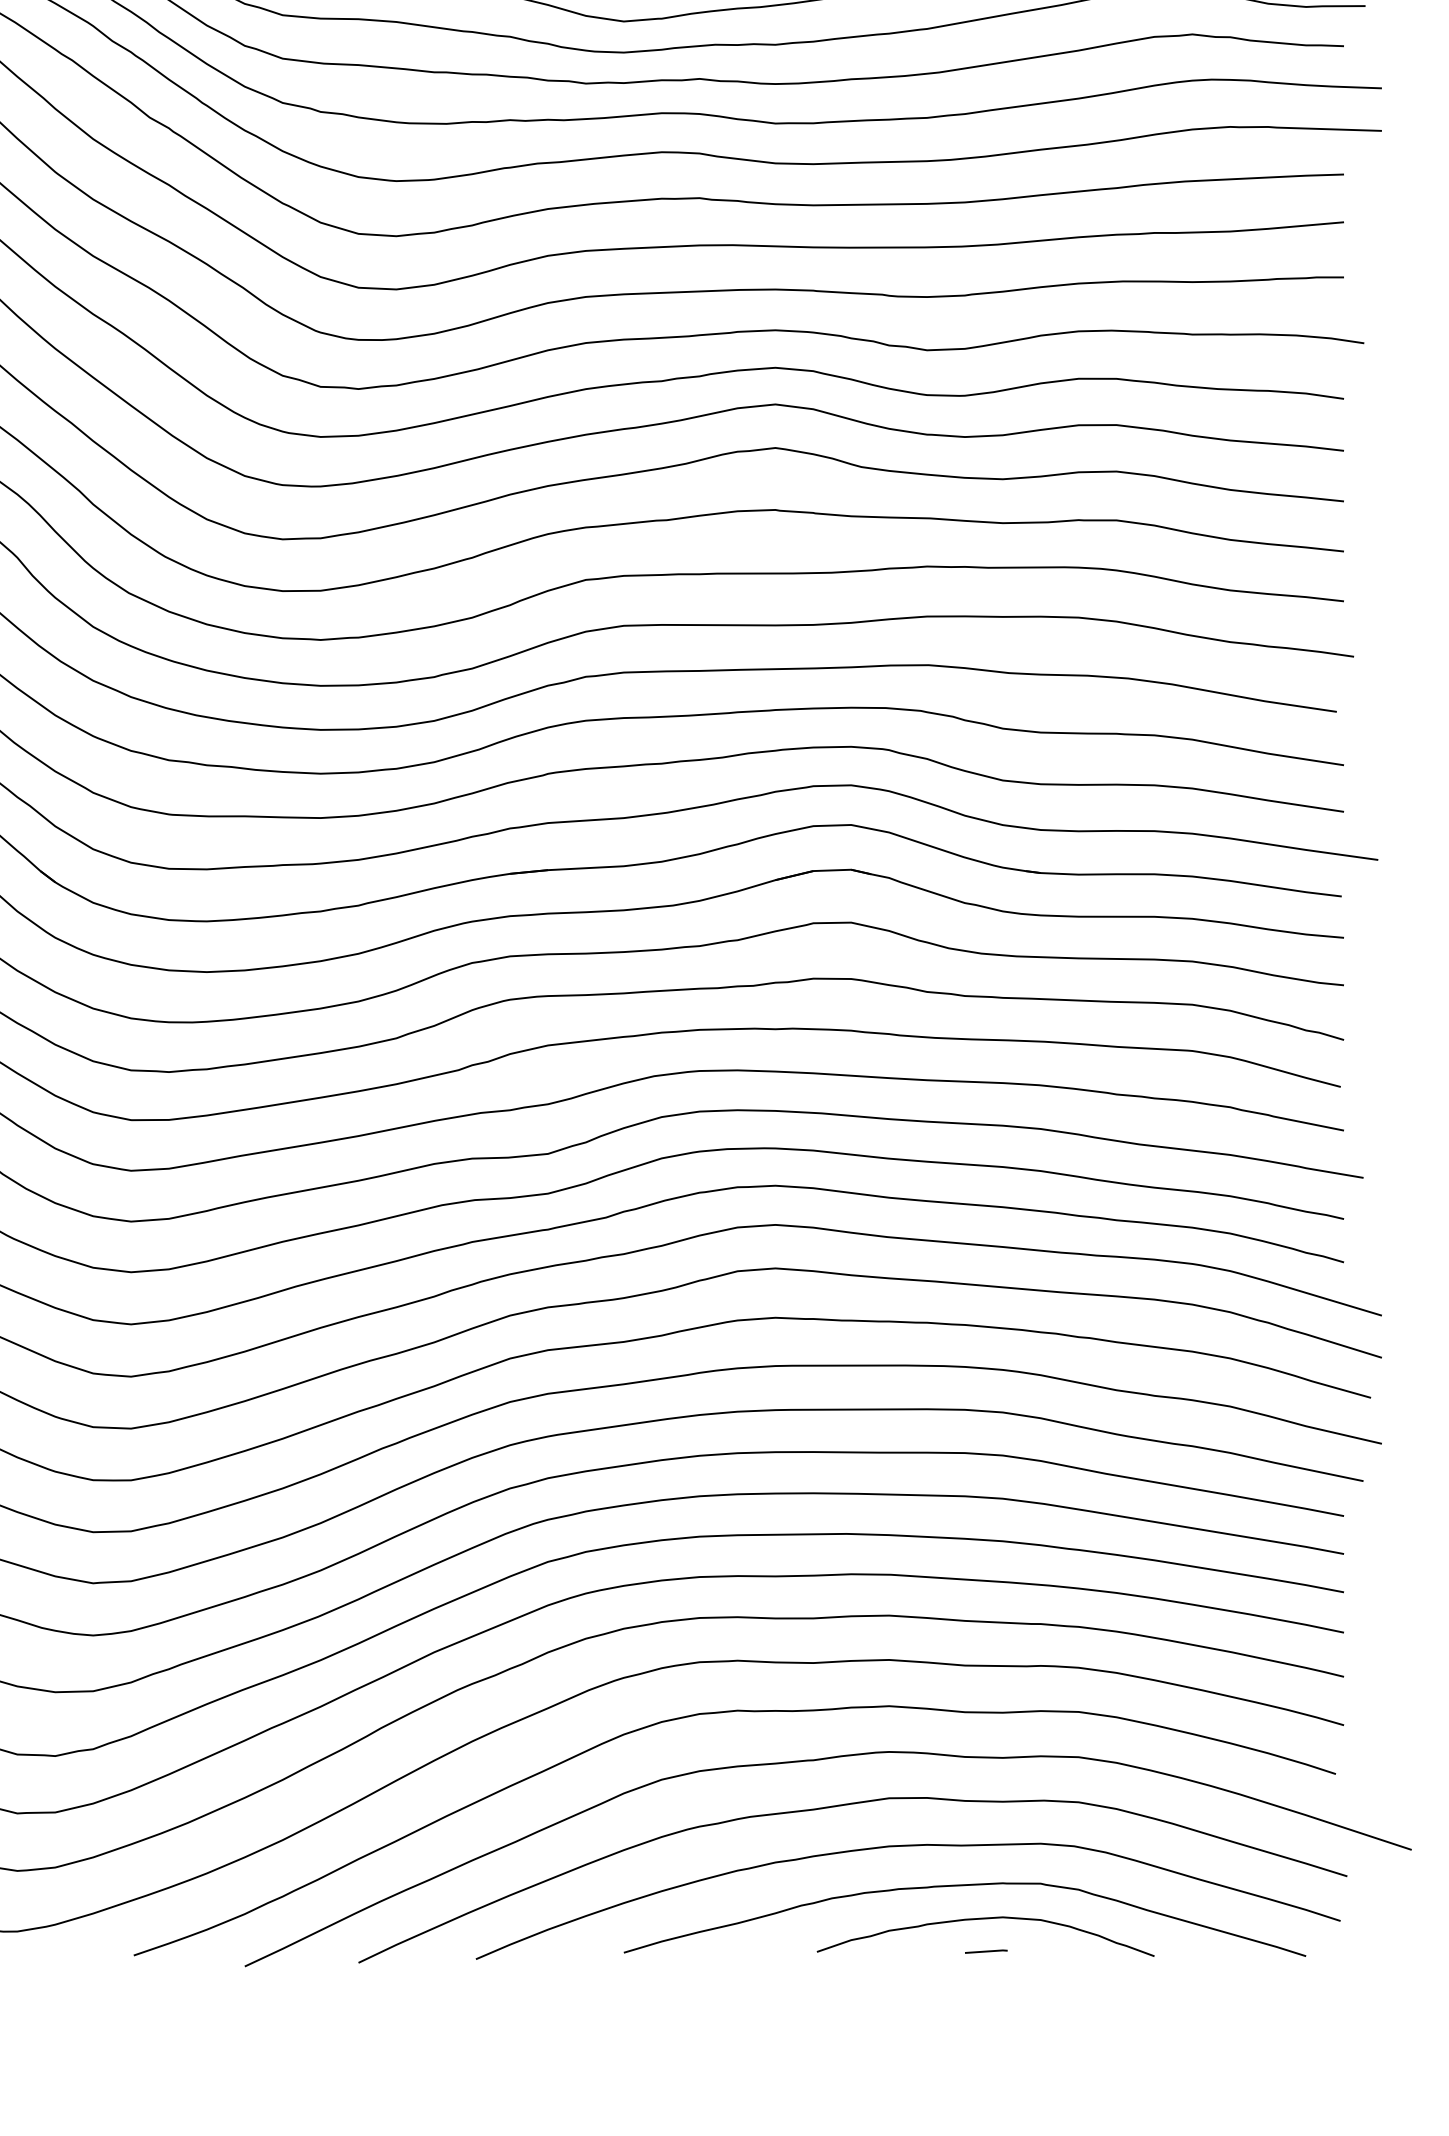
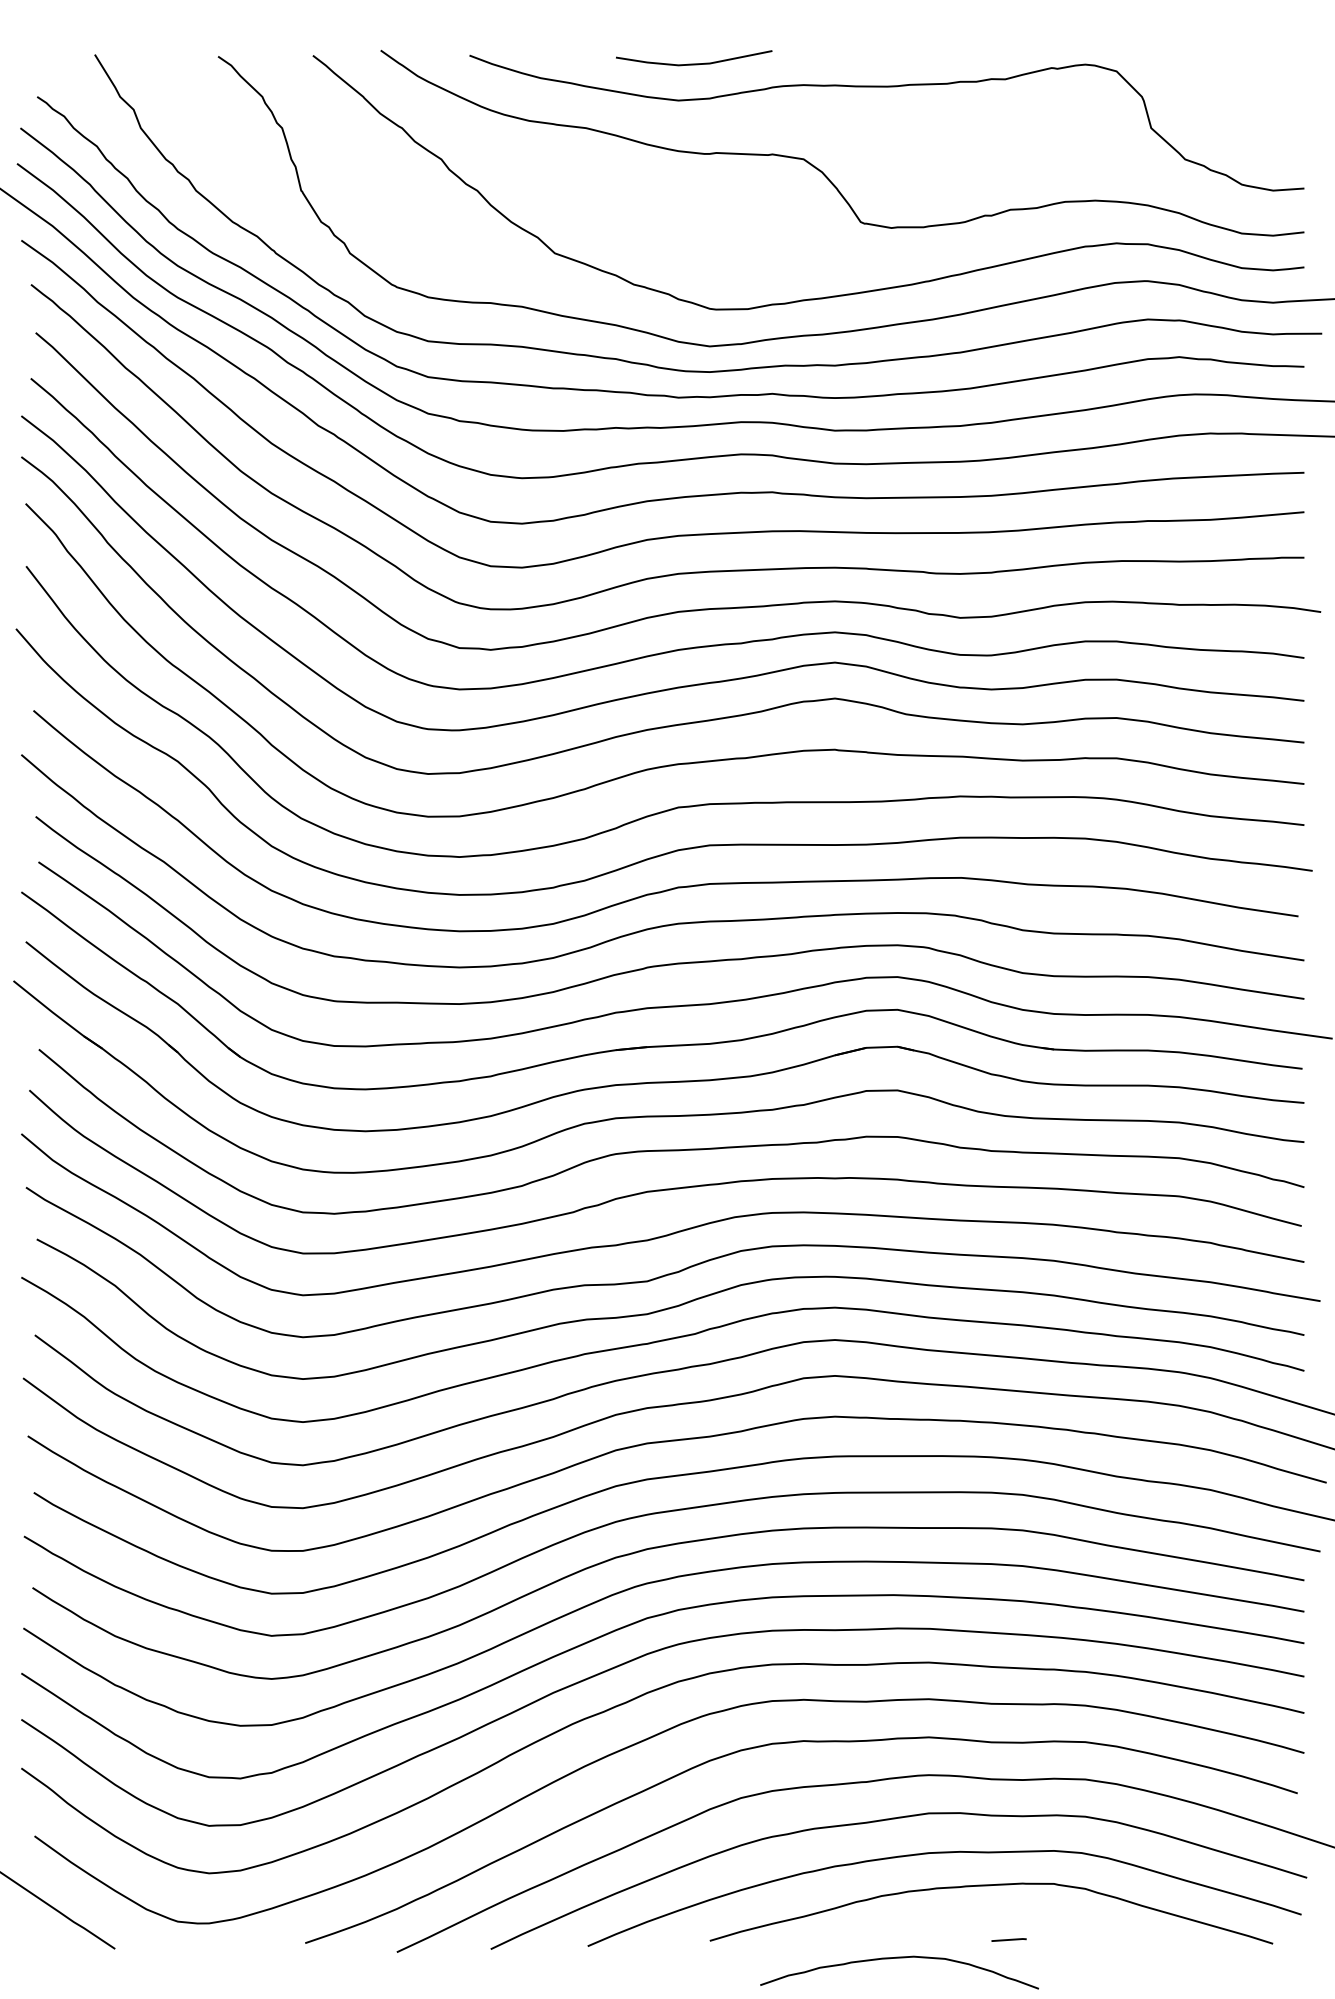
curve: (985, 1919) -> (899, 1958), moved

